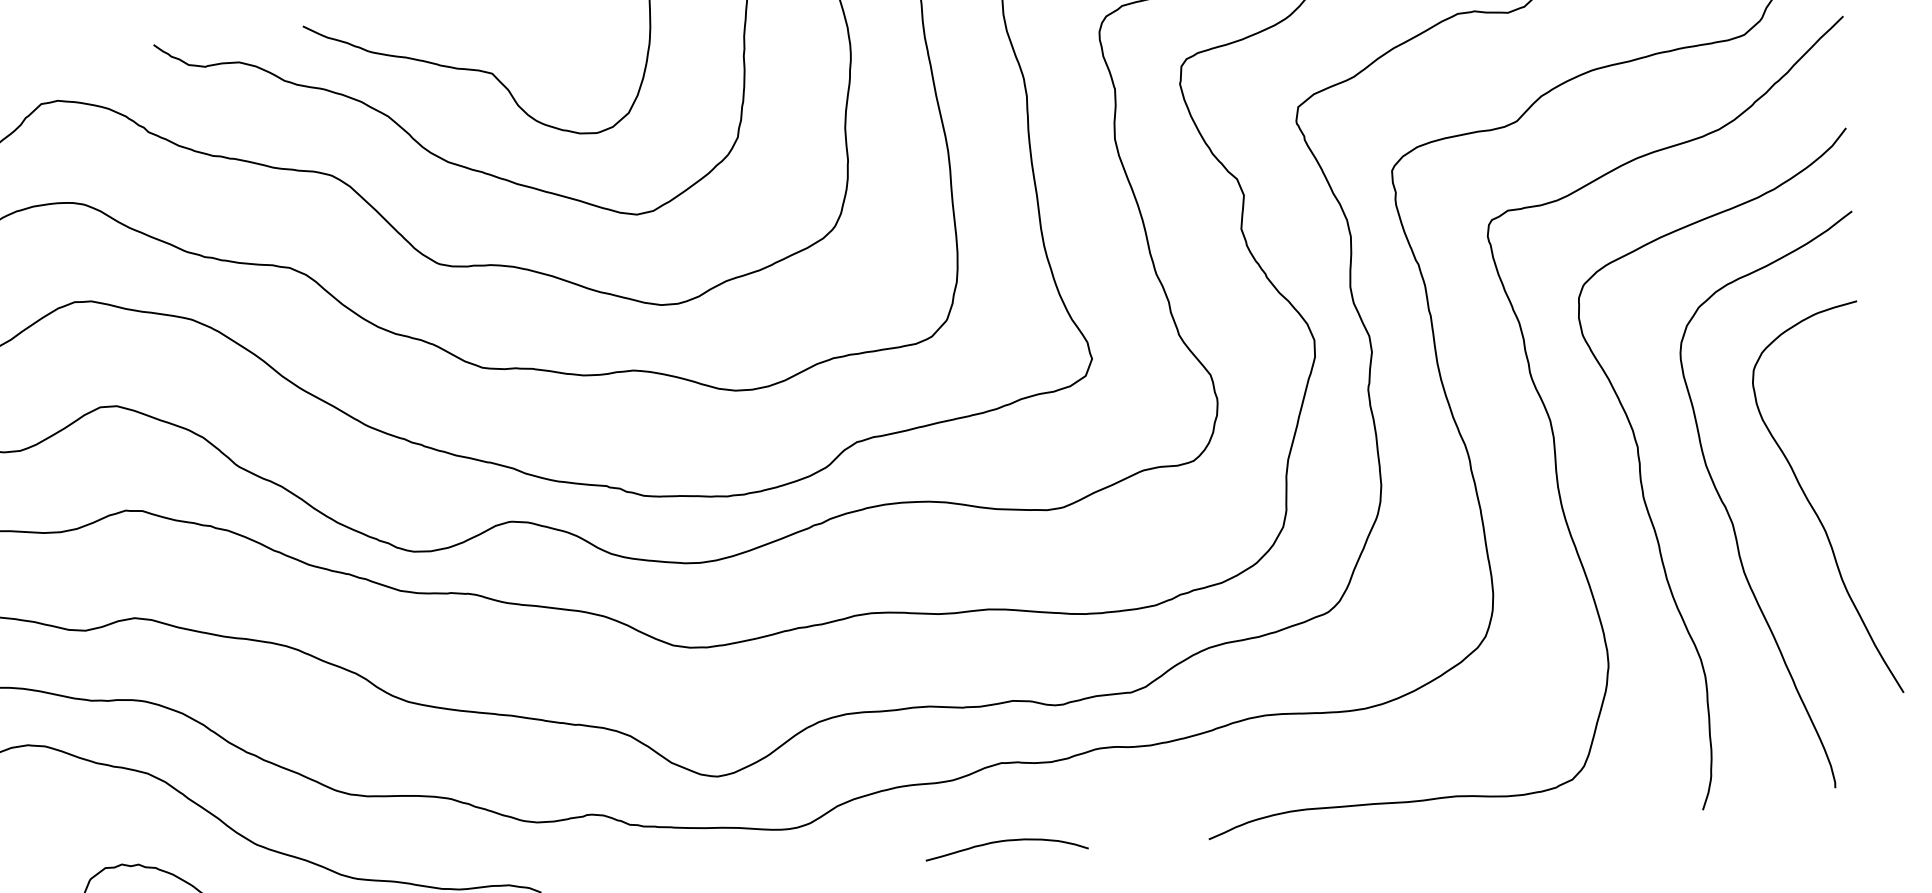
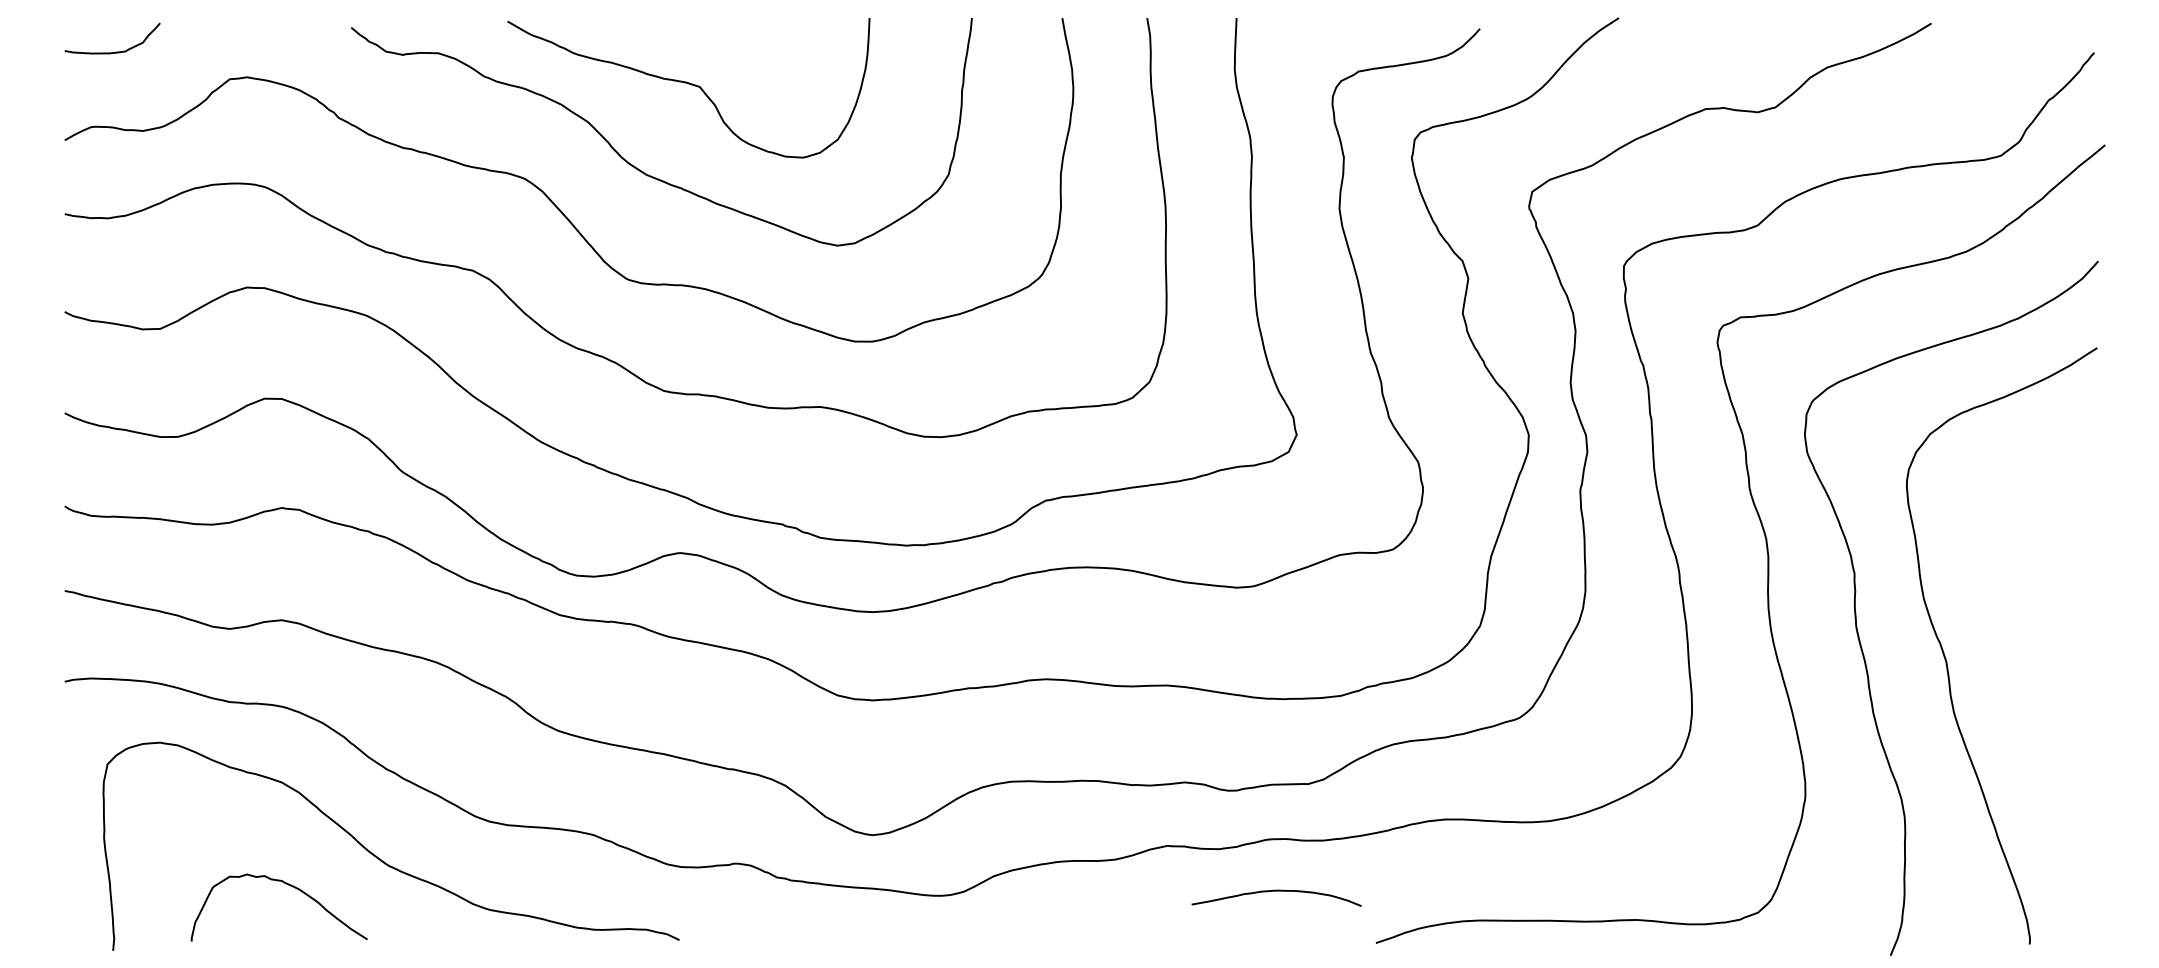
curve: (1813, 507) -> (2031, 651), removed
curve: (1006, 841) -> (1276, 891), moved

